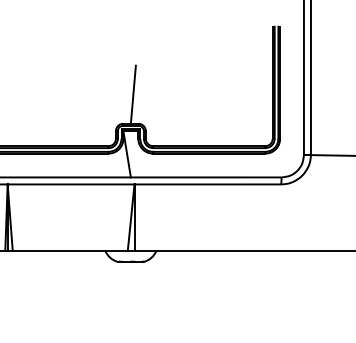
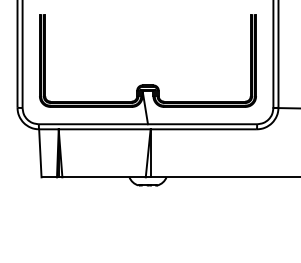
line: (132, 94) -> (149, 64), removed

